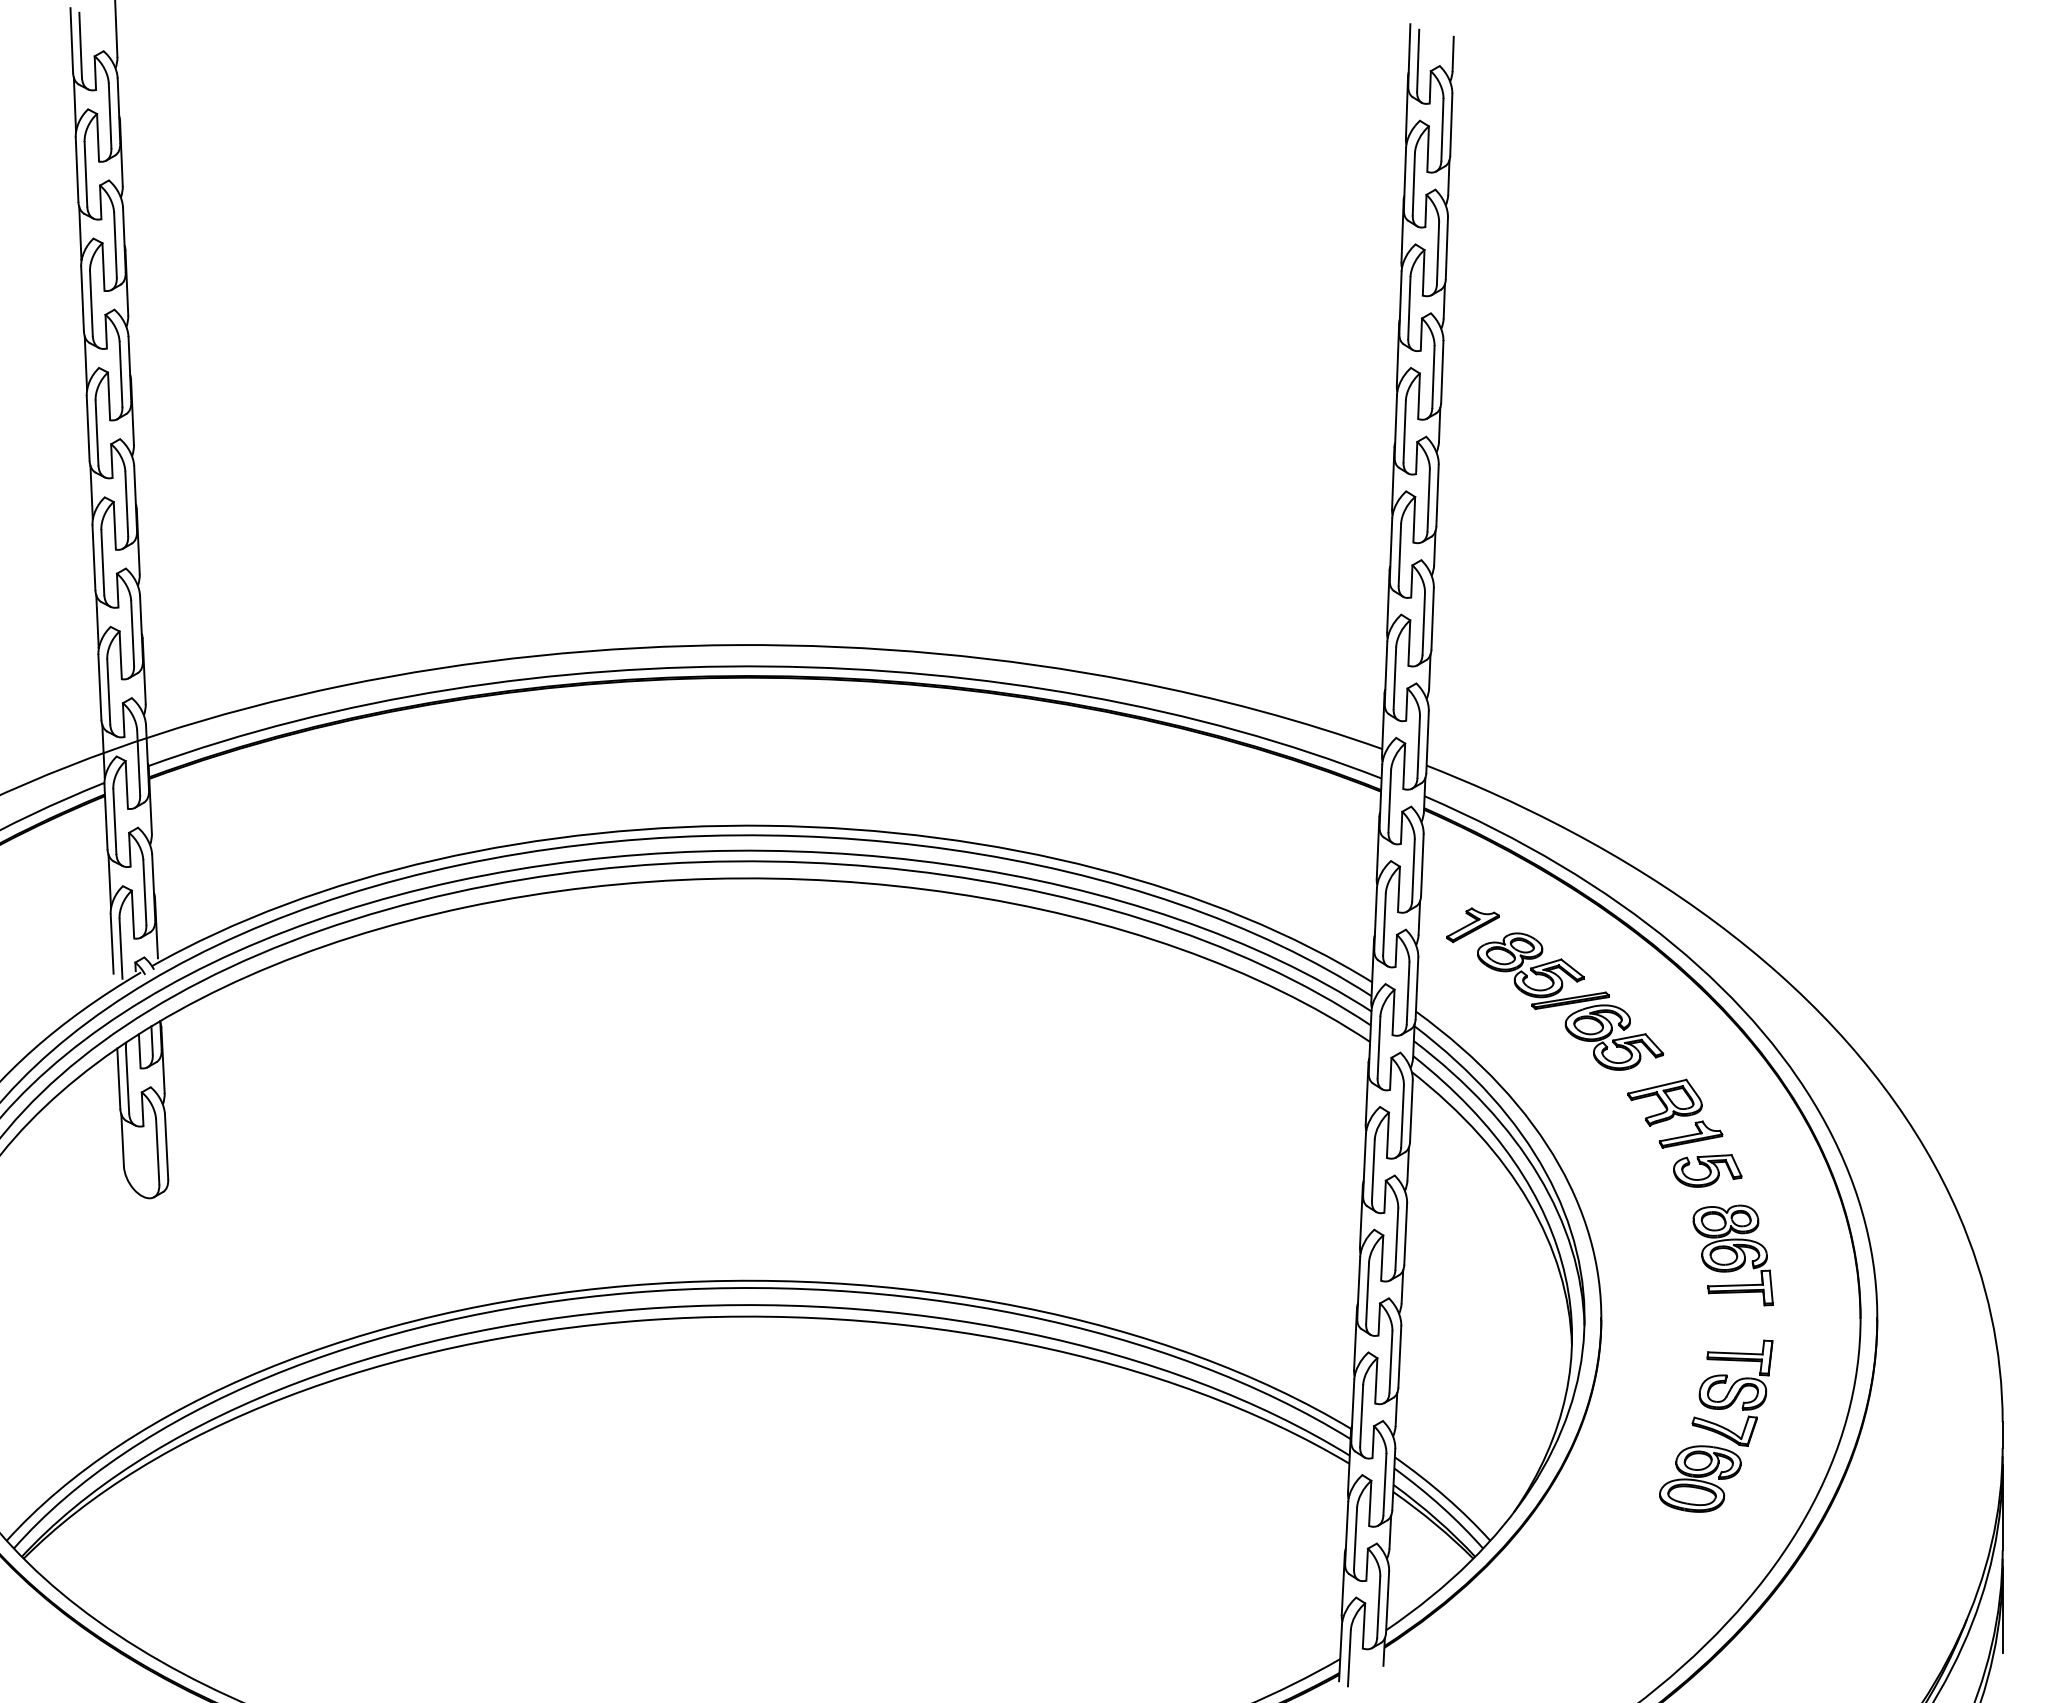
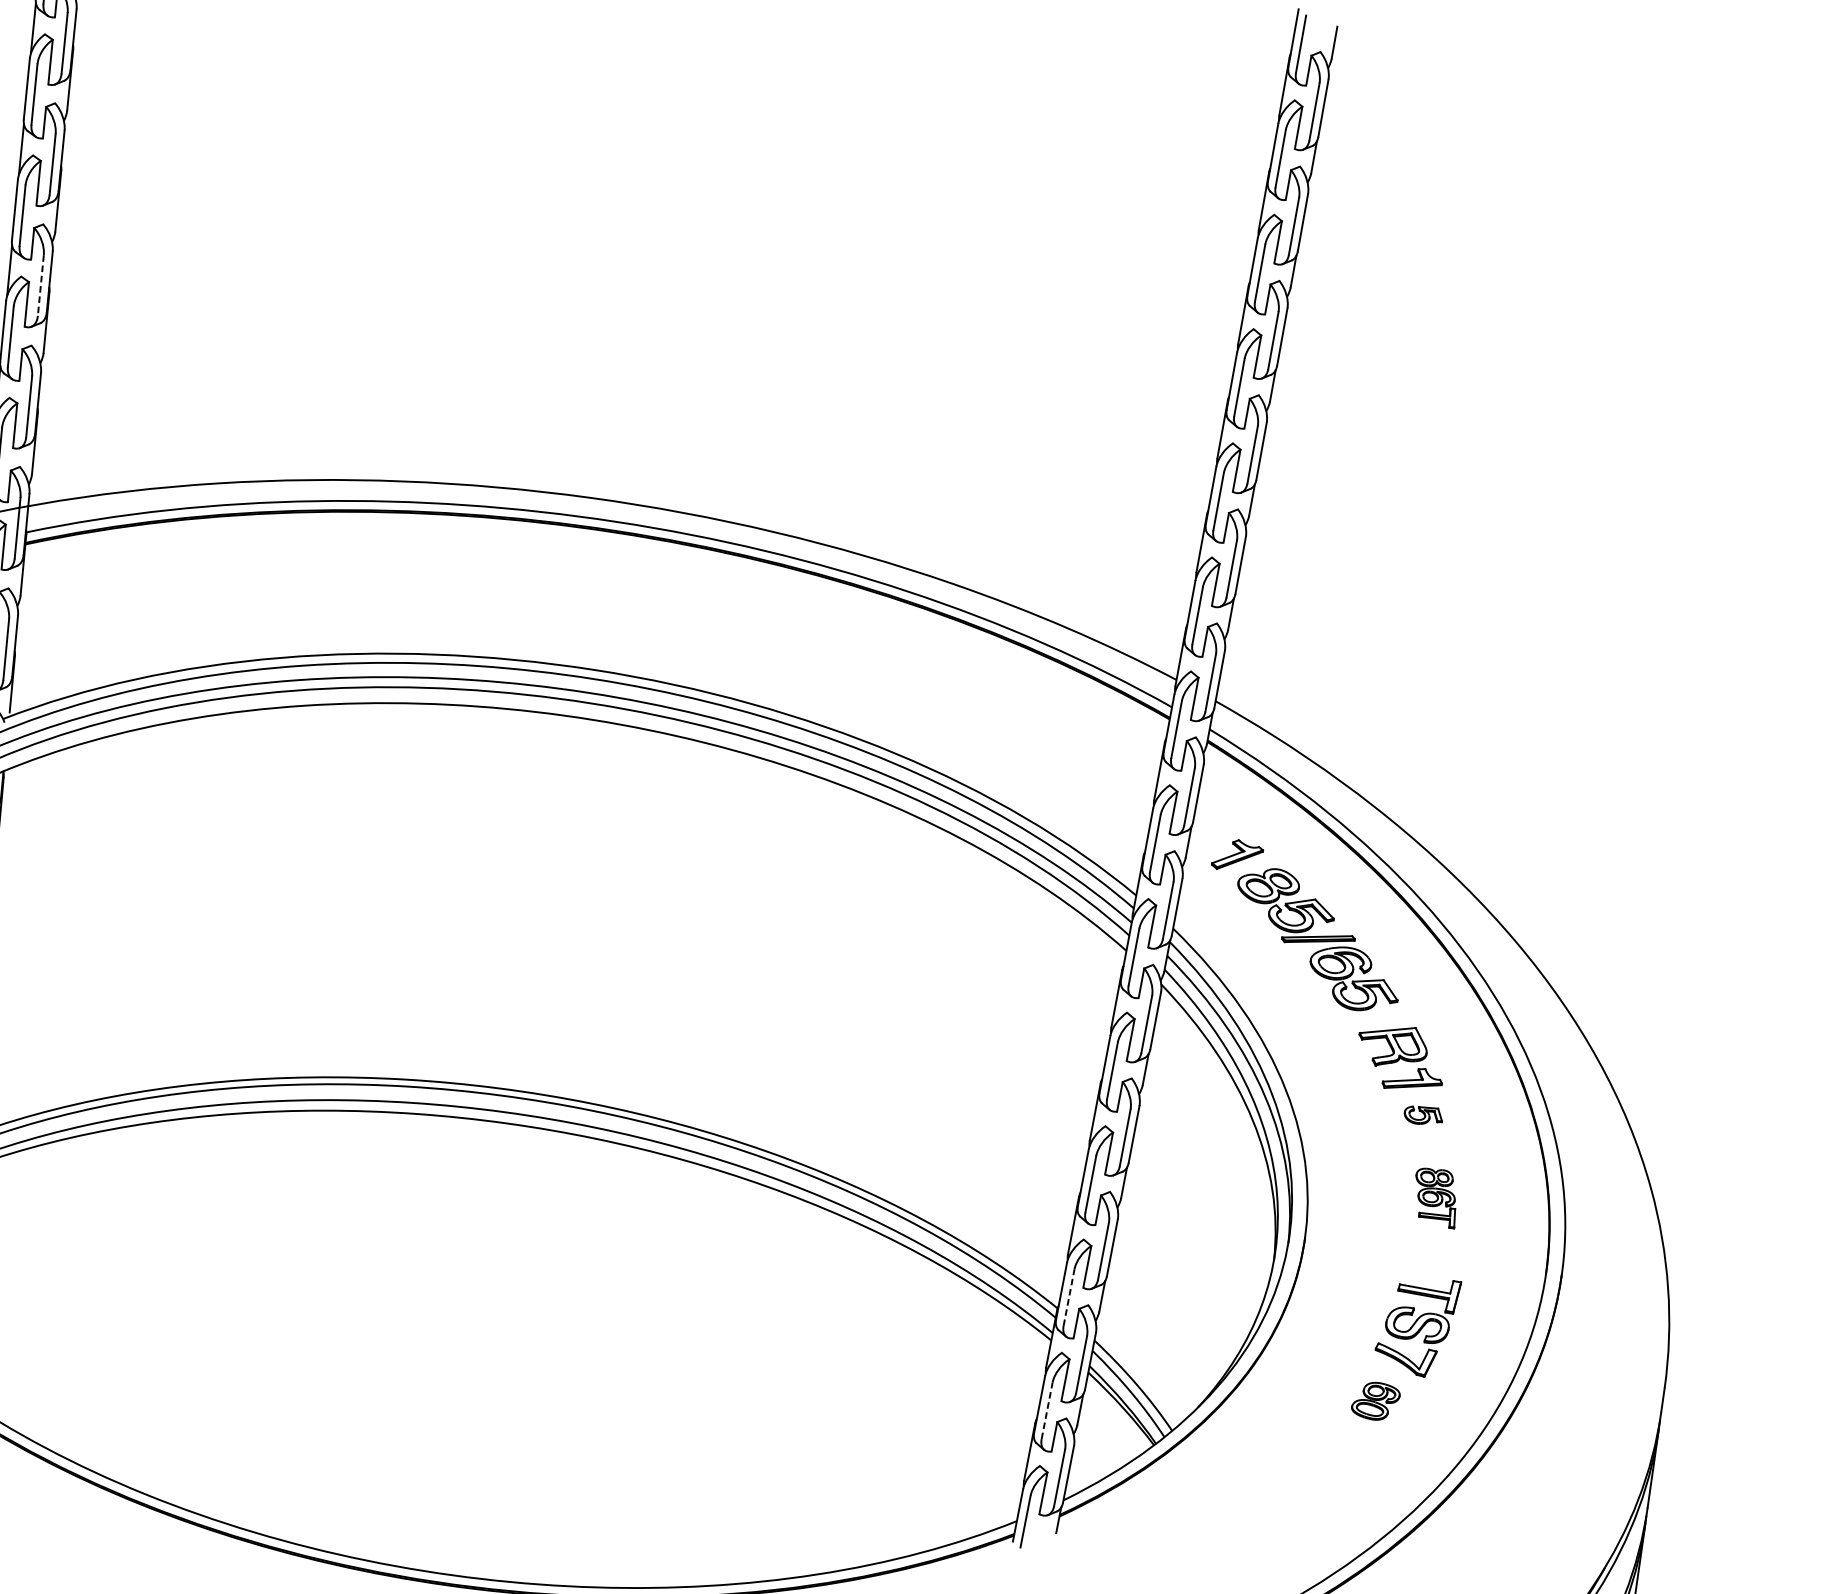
line: (126, 504) -> (40, 286), solid -> dashed
part: (1707, 1170) -> (1423, 1115), size x0.6
part: (1732, 1255) -> (1435, 1197), size x0.6
line: (1361, 1415) -> (1068, 1297), solid -> dashed
part: (1700, 1478) -> (1376, 1400), size x0.6
line: (1355, 1538) -> (1047, 1410), solid -> dashed

